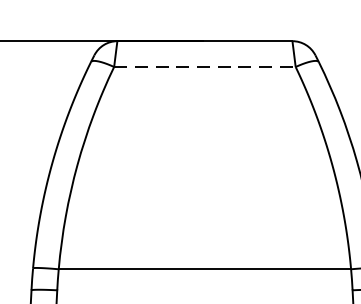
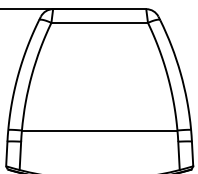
line: (206, 66) -> (100, 22), dashed -> solid

